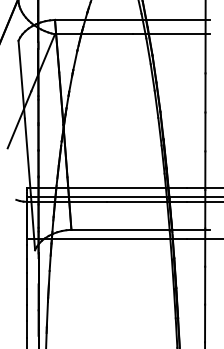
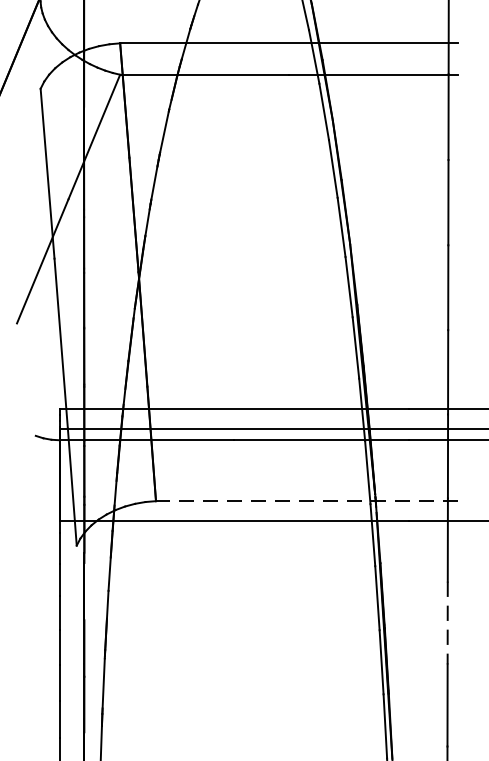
line: (140, 229) -> (306, 500), solid -> dashed
line: (205, 285) -> (448, 622), solid -> dashed

